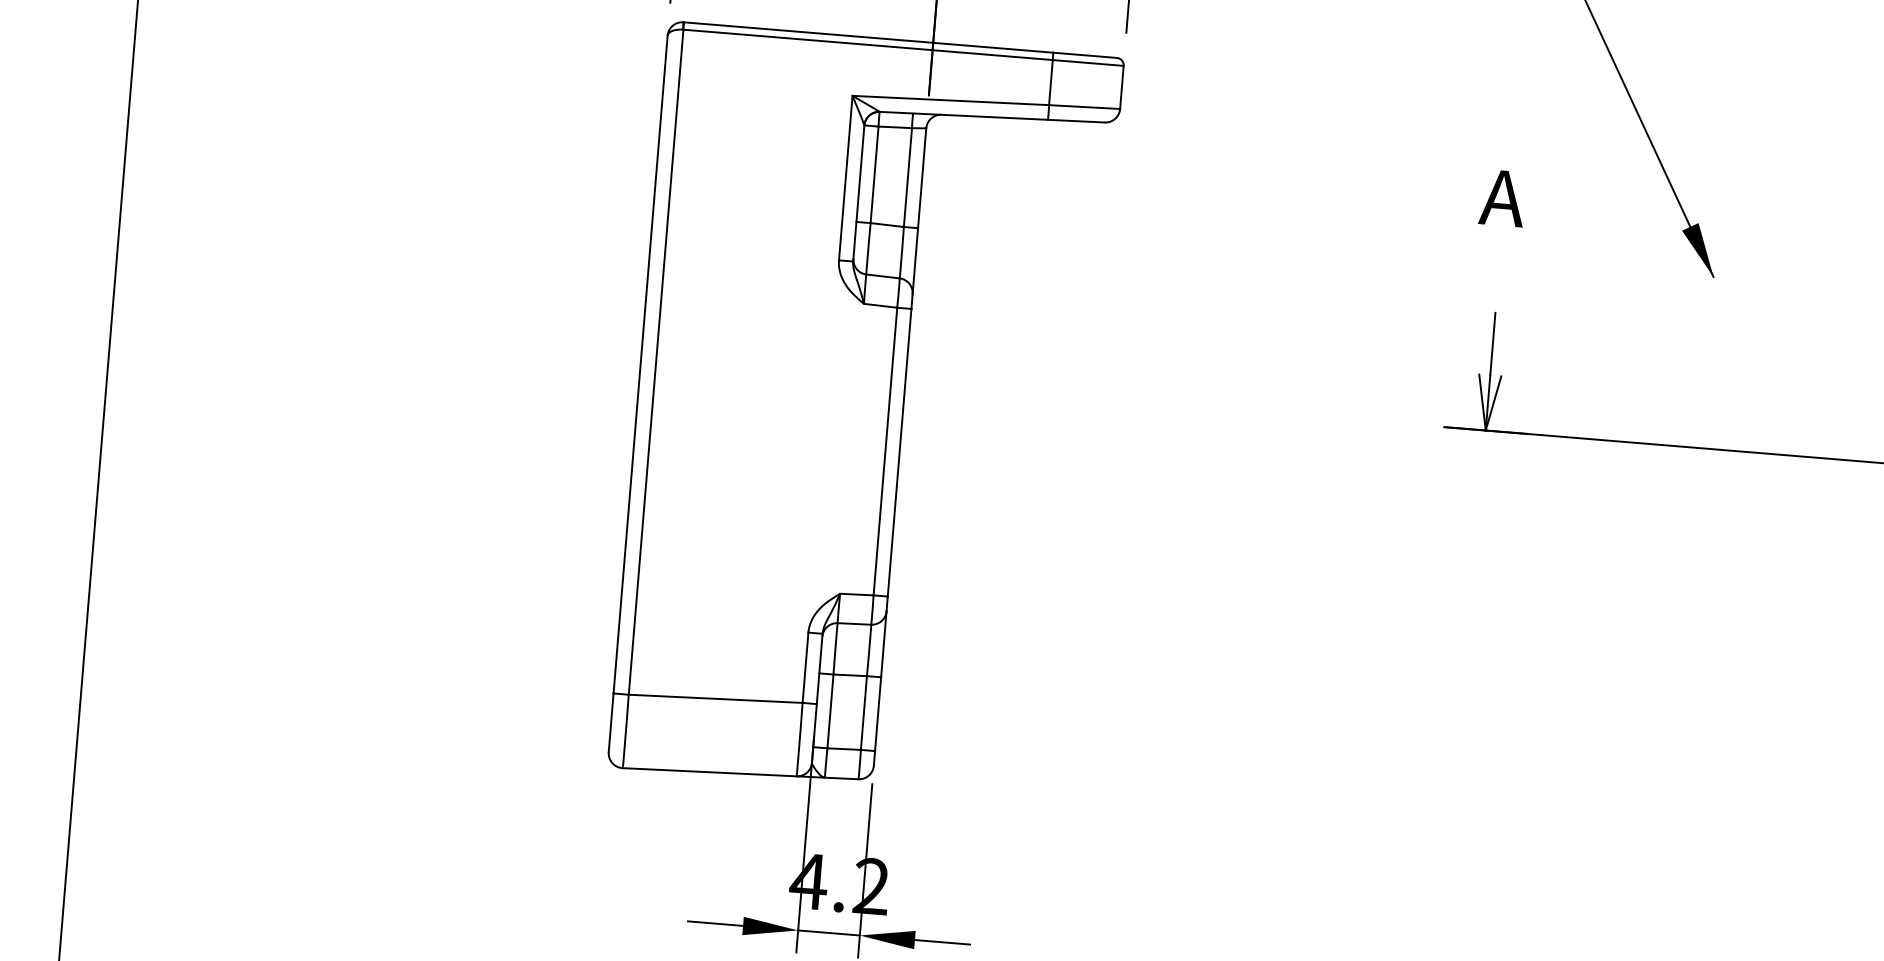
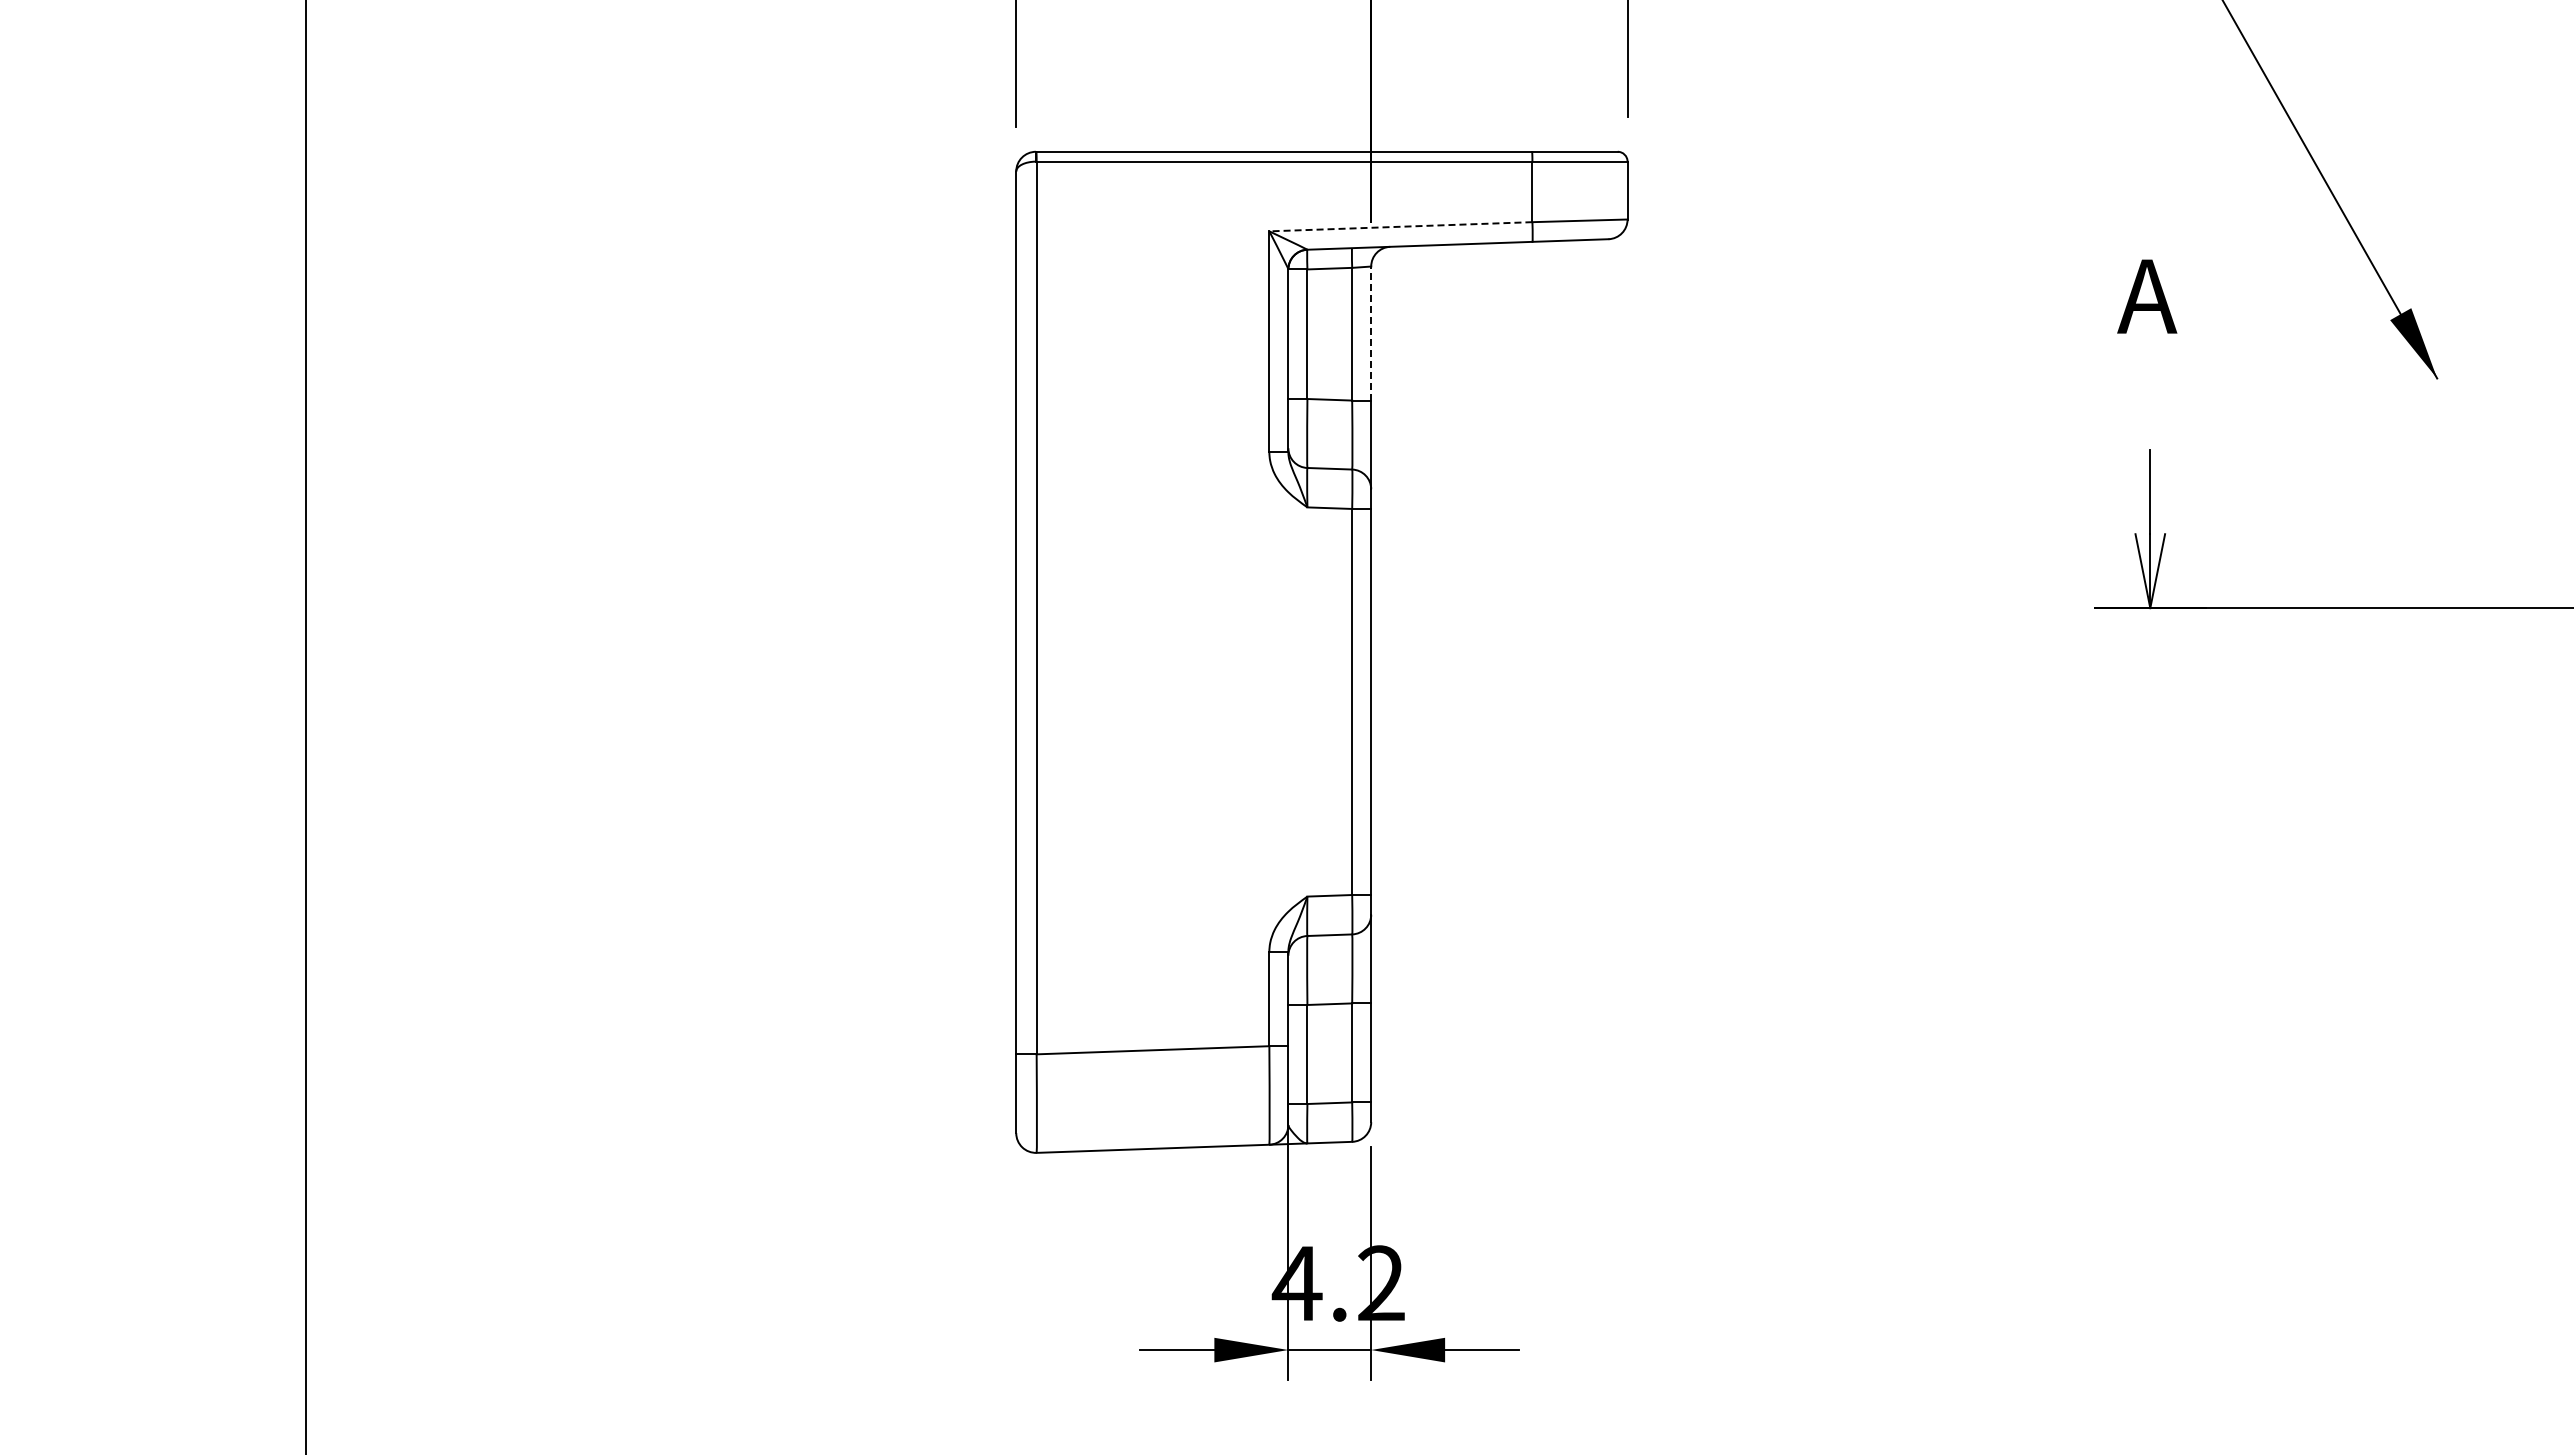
line: (950, 100) -> (1400, 226), solid -> dashed
line: (922, 178) -> (1371, 333), solid -> dashed

